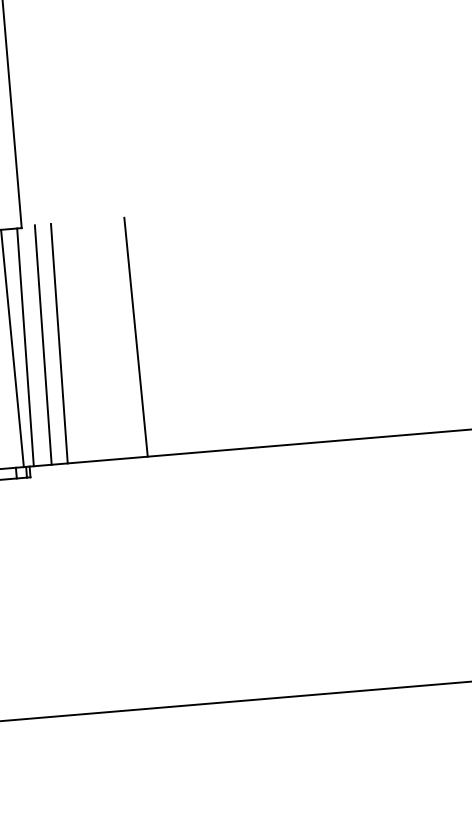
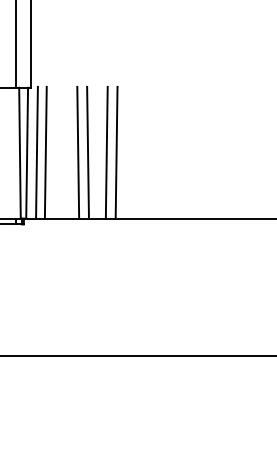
line: (187, 332) -> (116, 152), added
line: (169, 334) -> (106, 152), added
line: (118, 338) -> (78, 152), added

